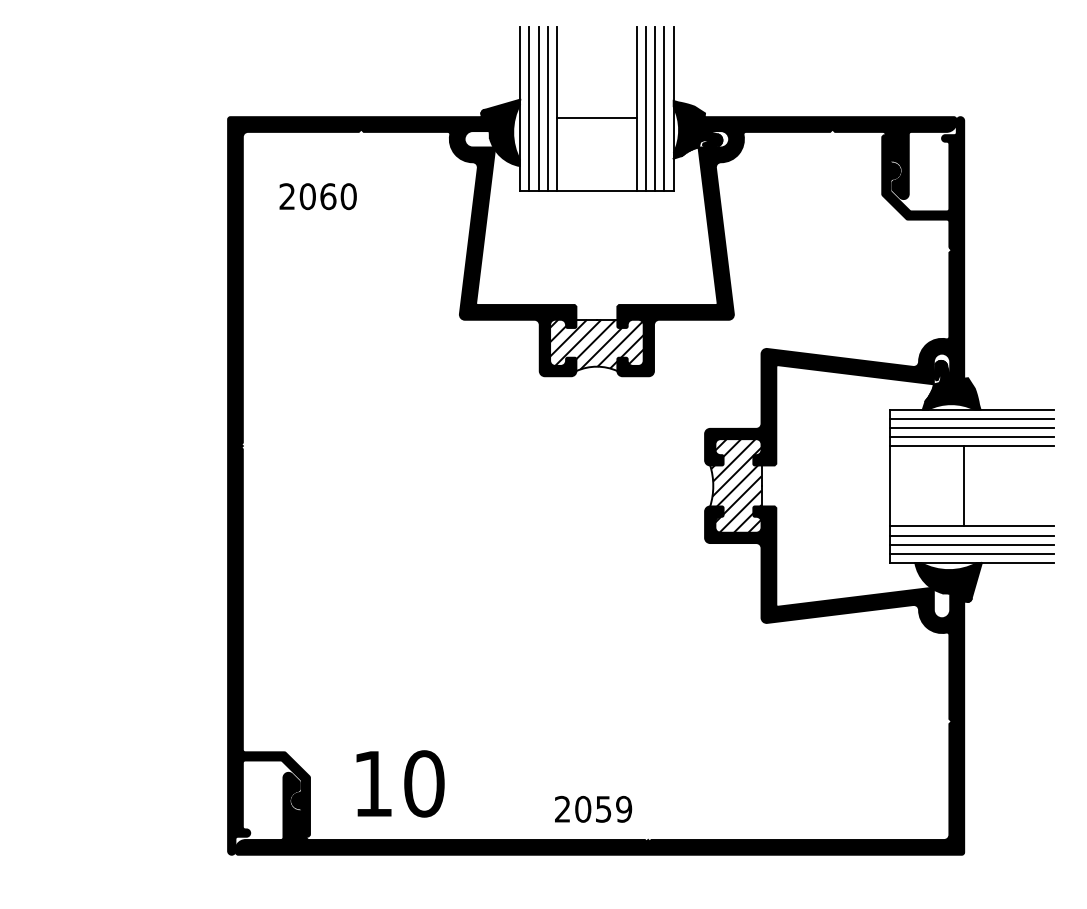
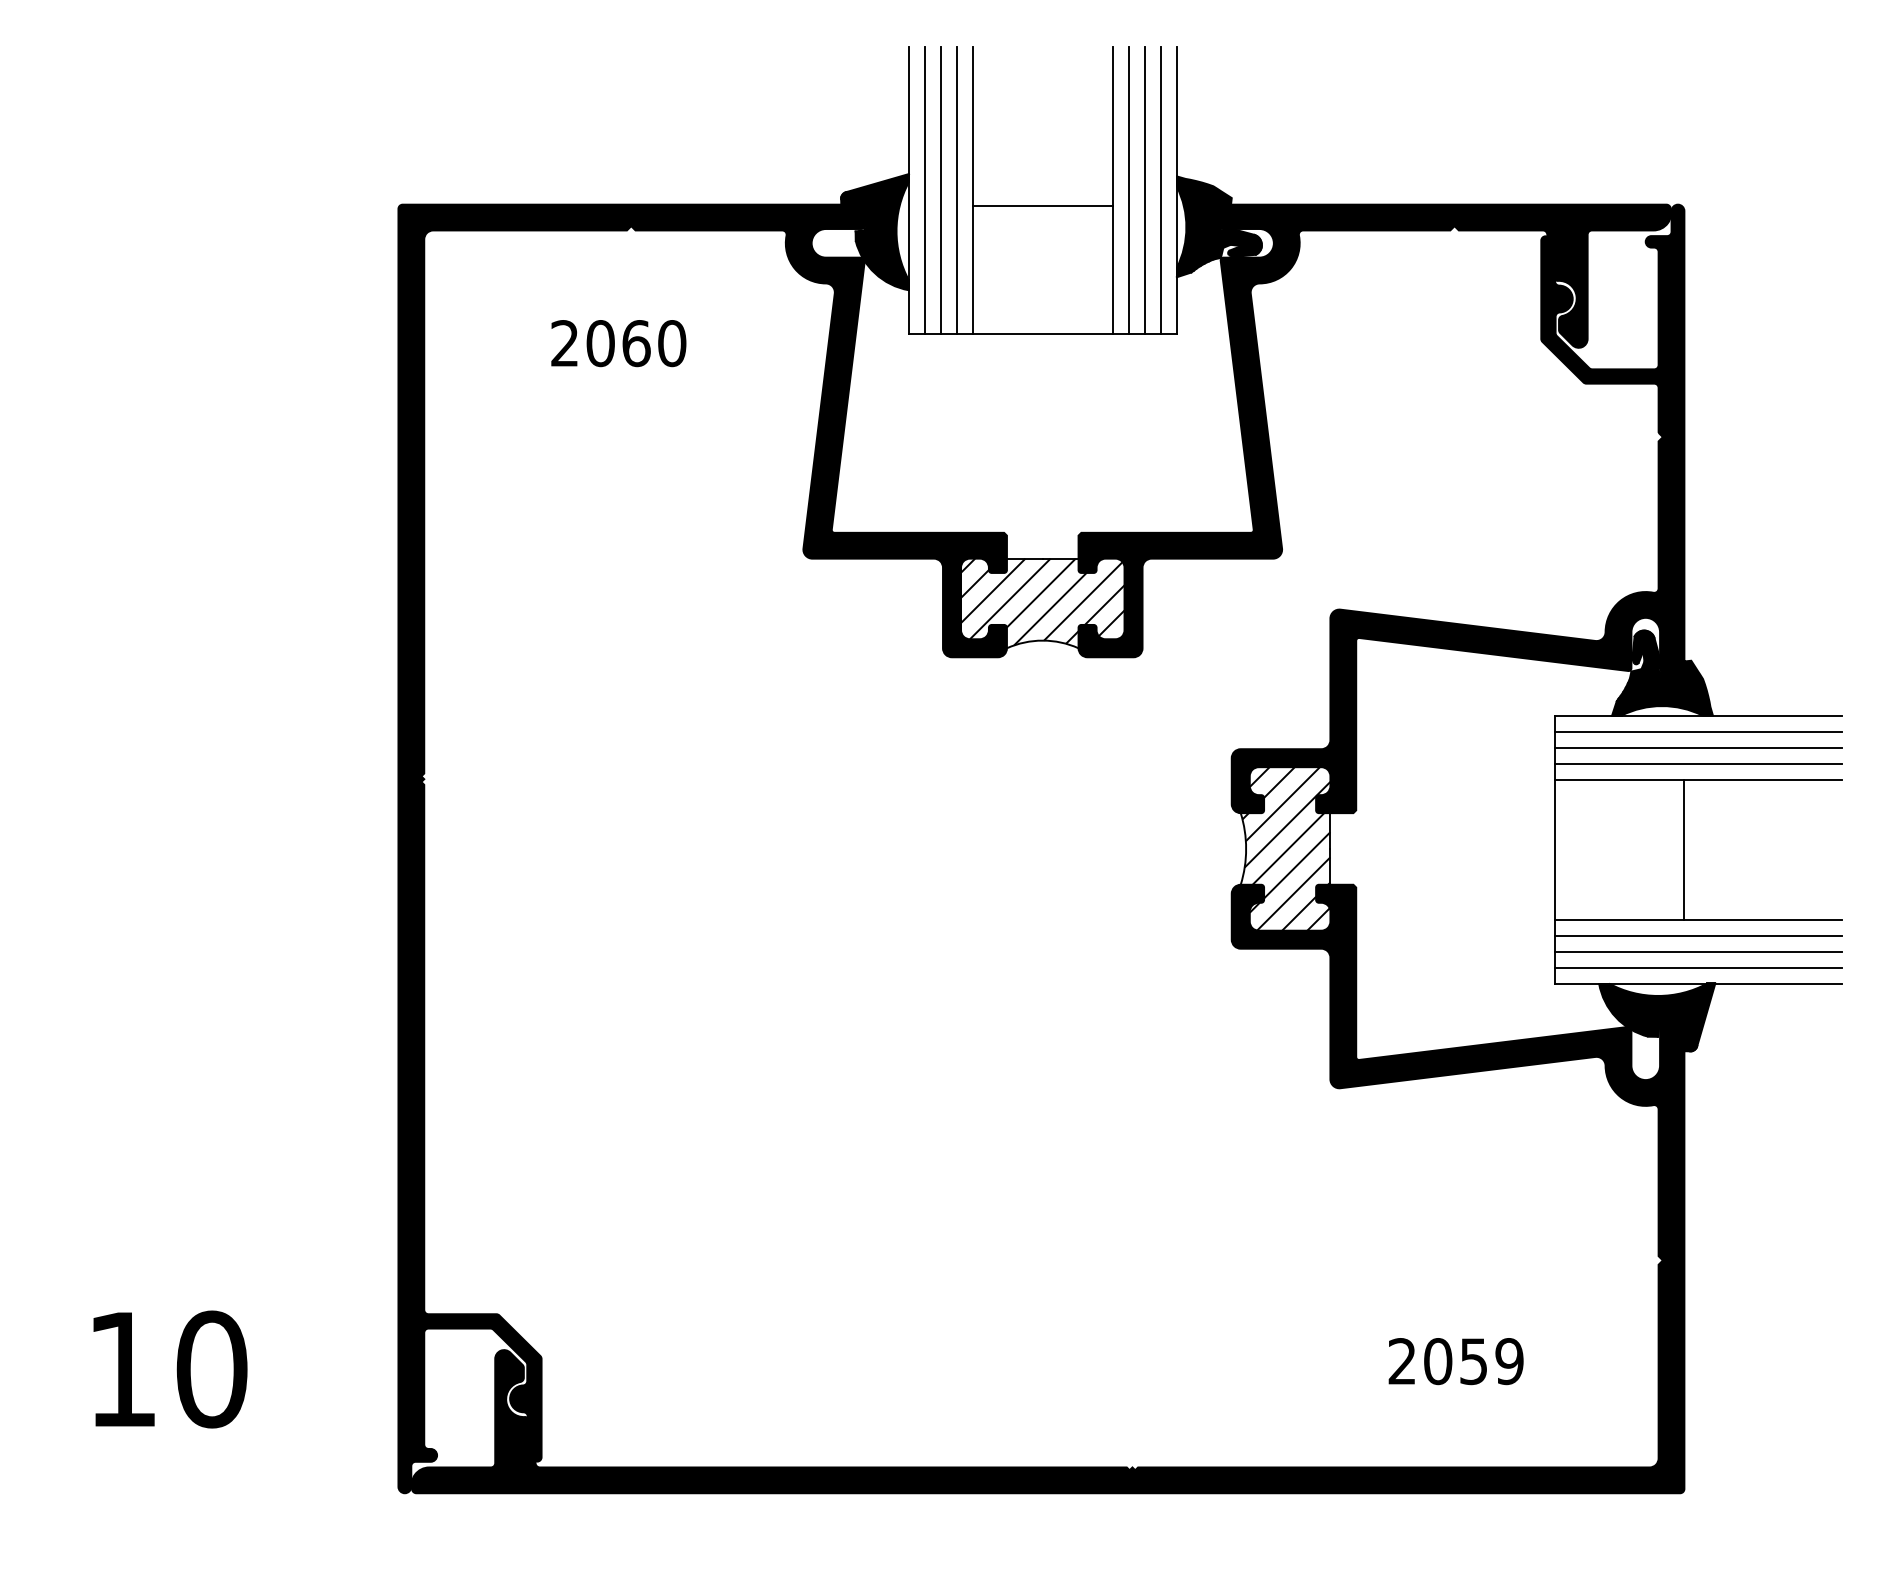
text: (317, 196) -> (617, 343), moved
text: (400, 783) -> (170, 1368), moved
text: (593, 808) -> (1456, 1360), moved

